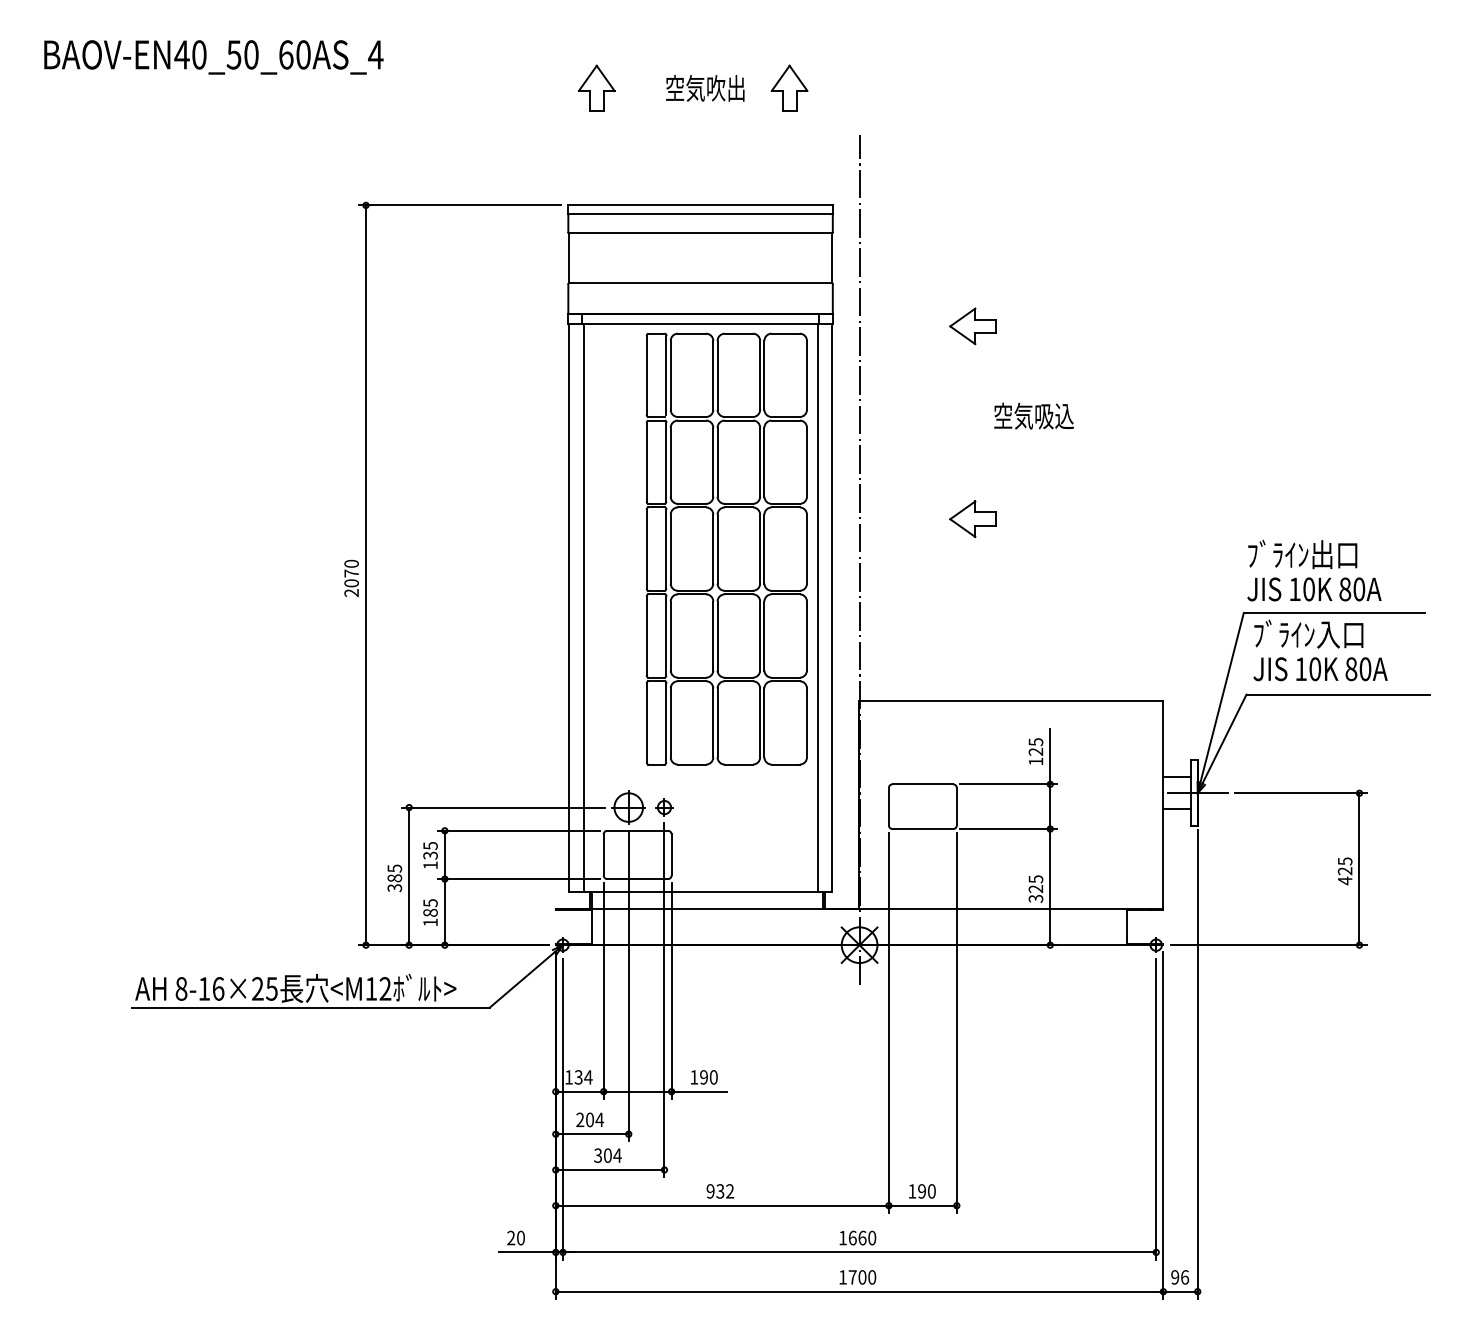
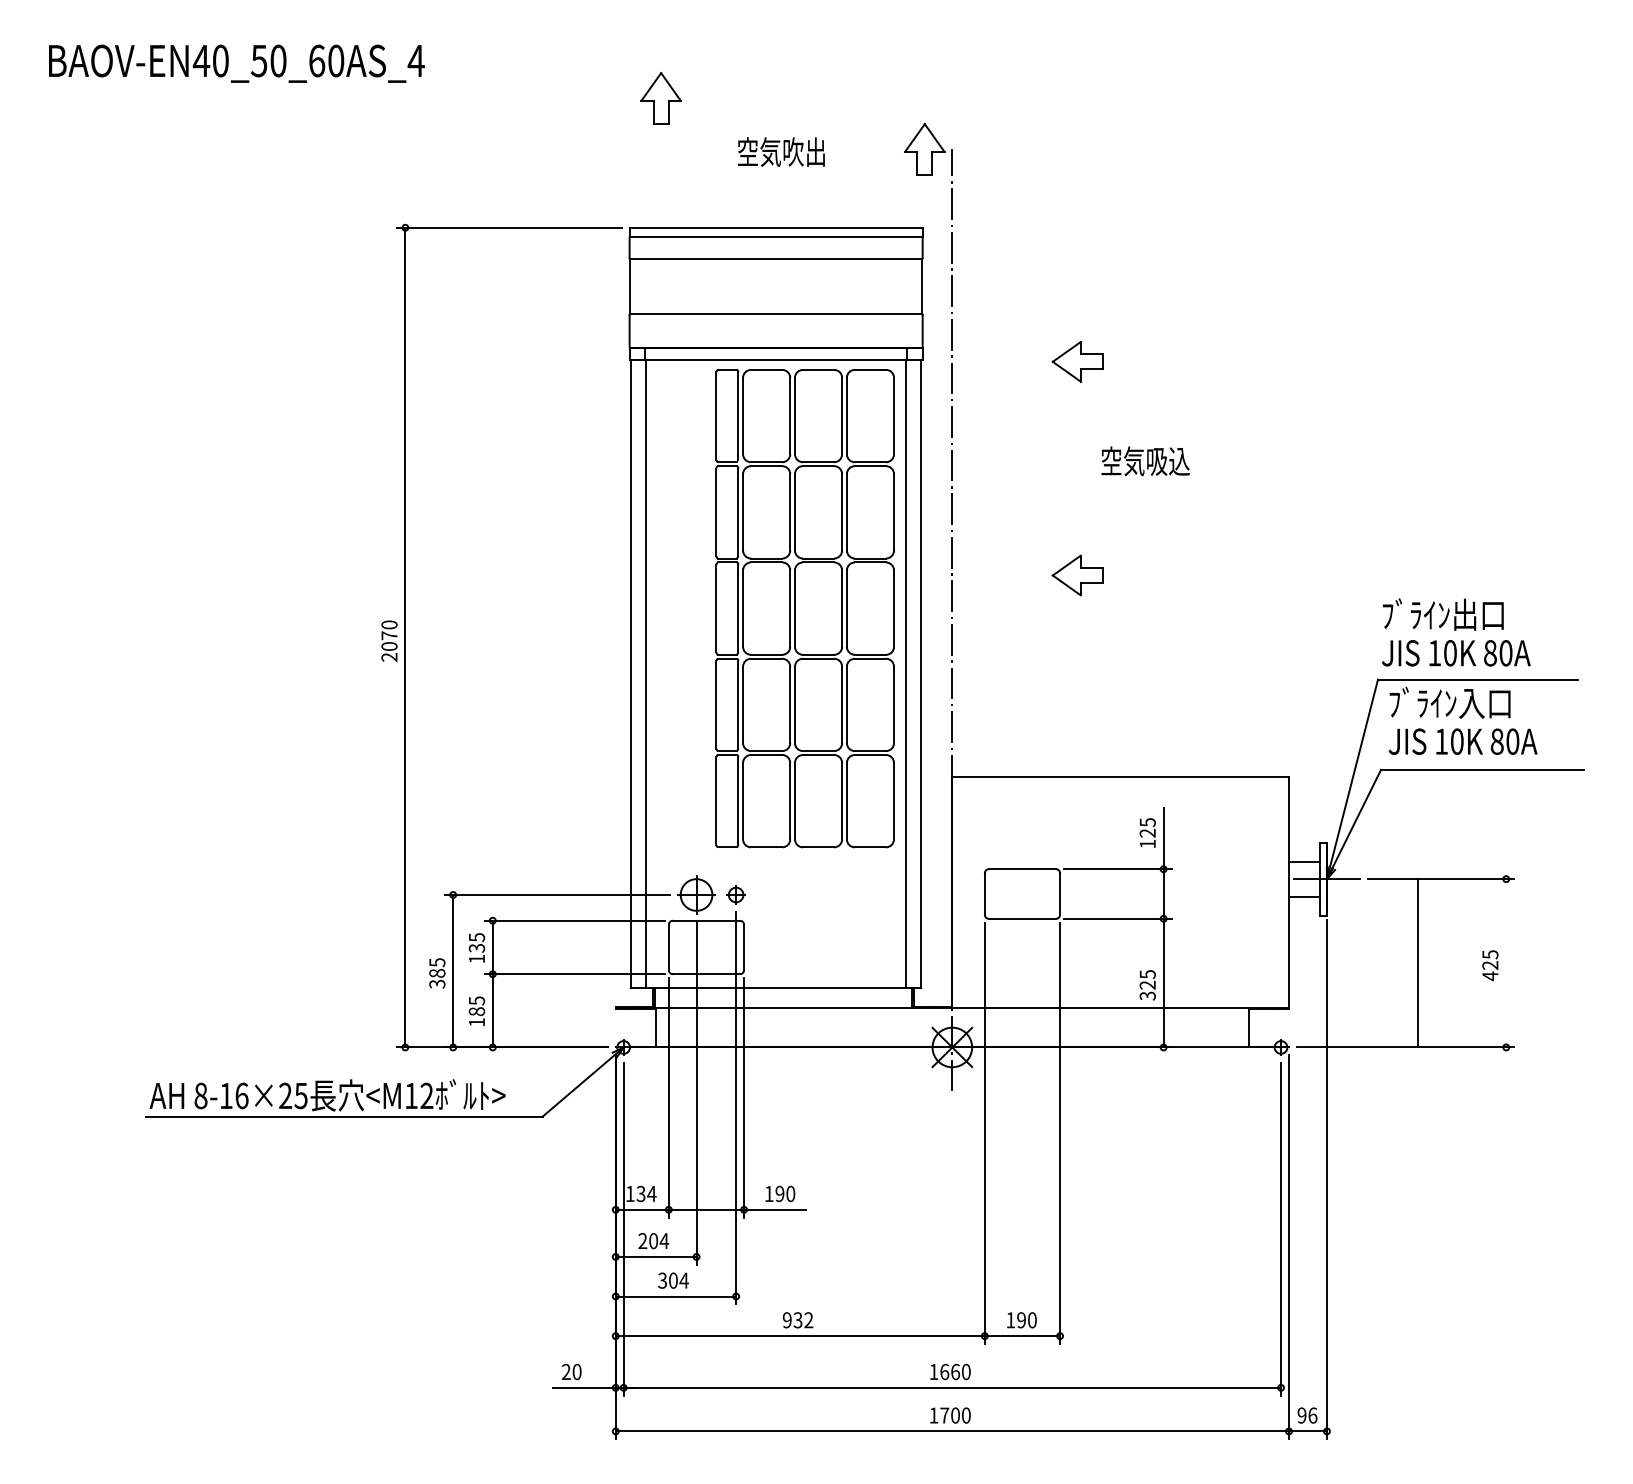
text: (705, 87) -> (781, 151), moved
part: (789, 88) -> (924, 149), moved
line: (1359, 869) -> (1418, 963), moved

